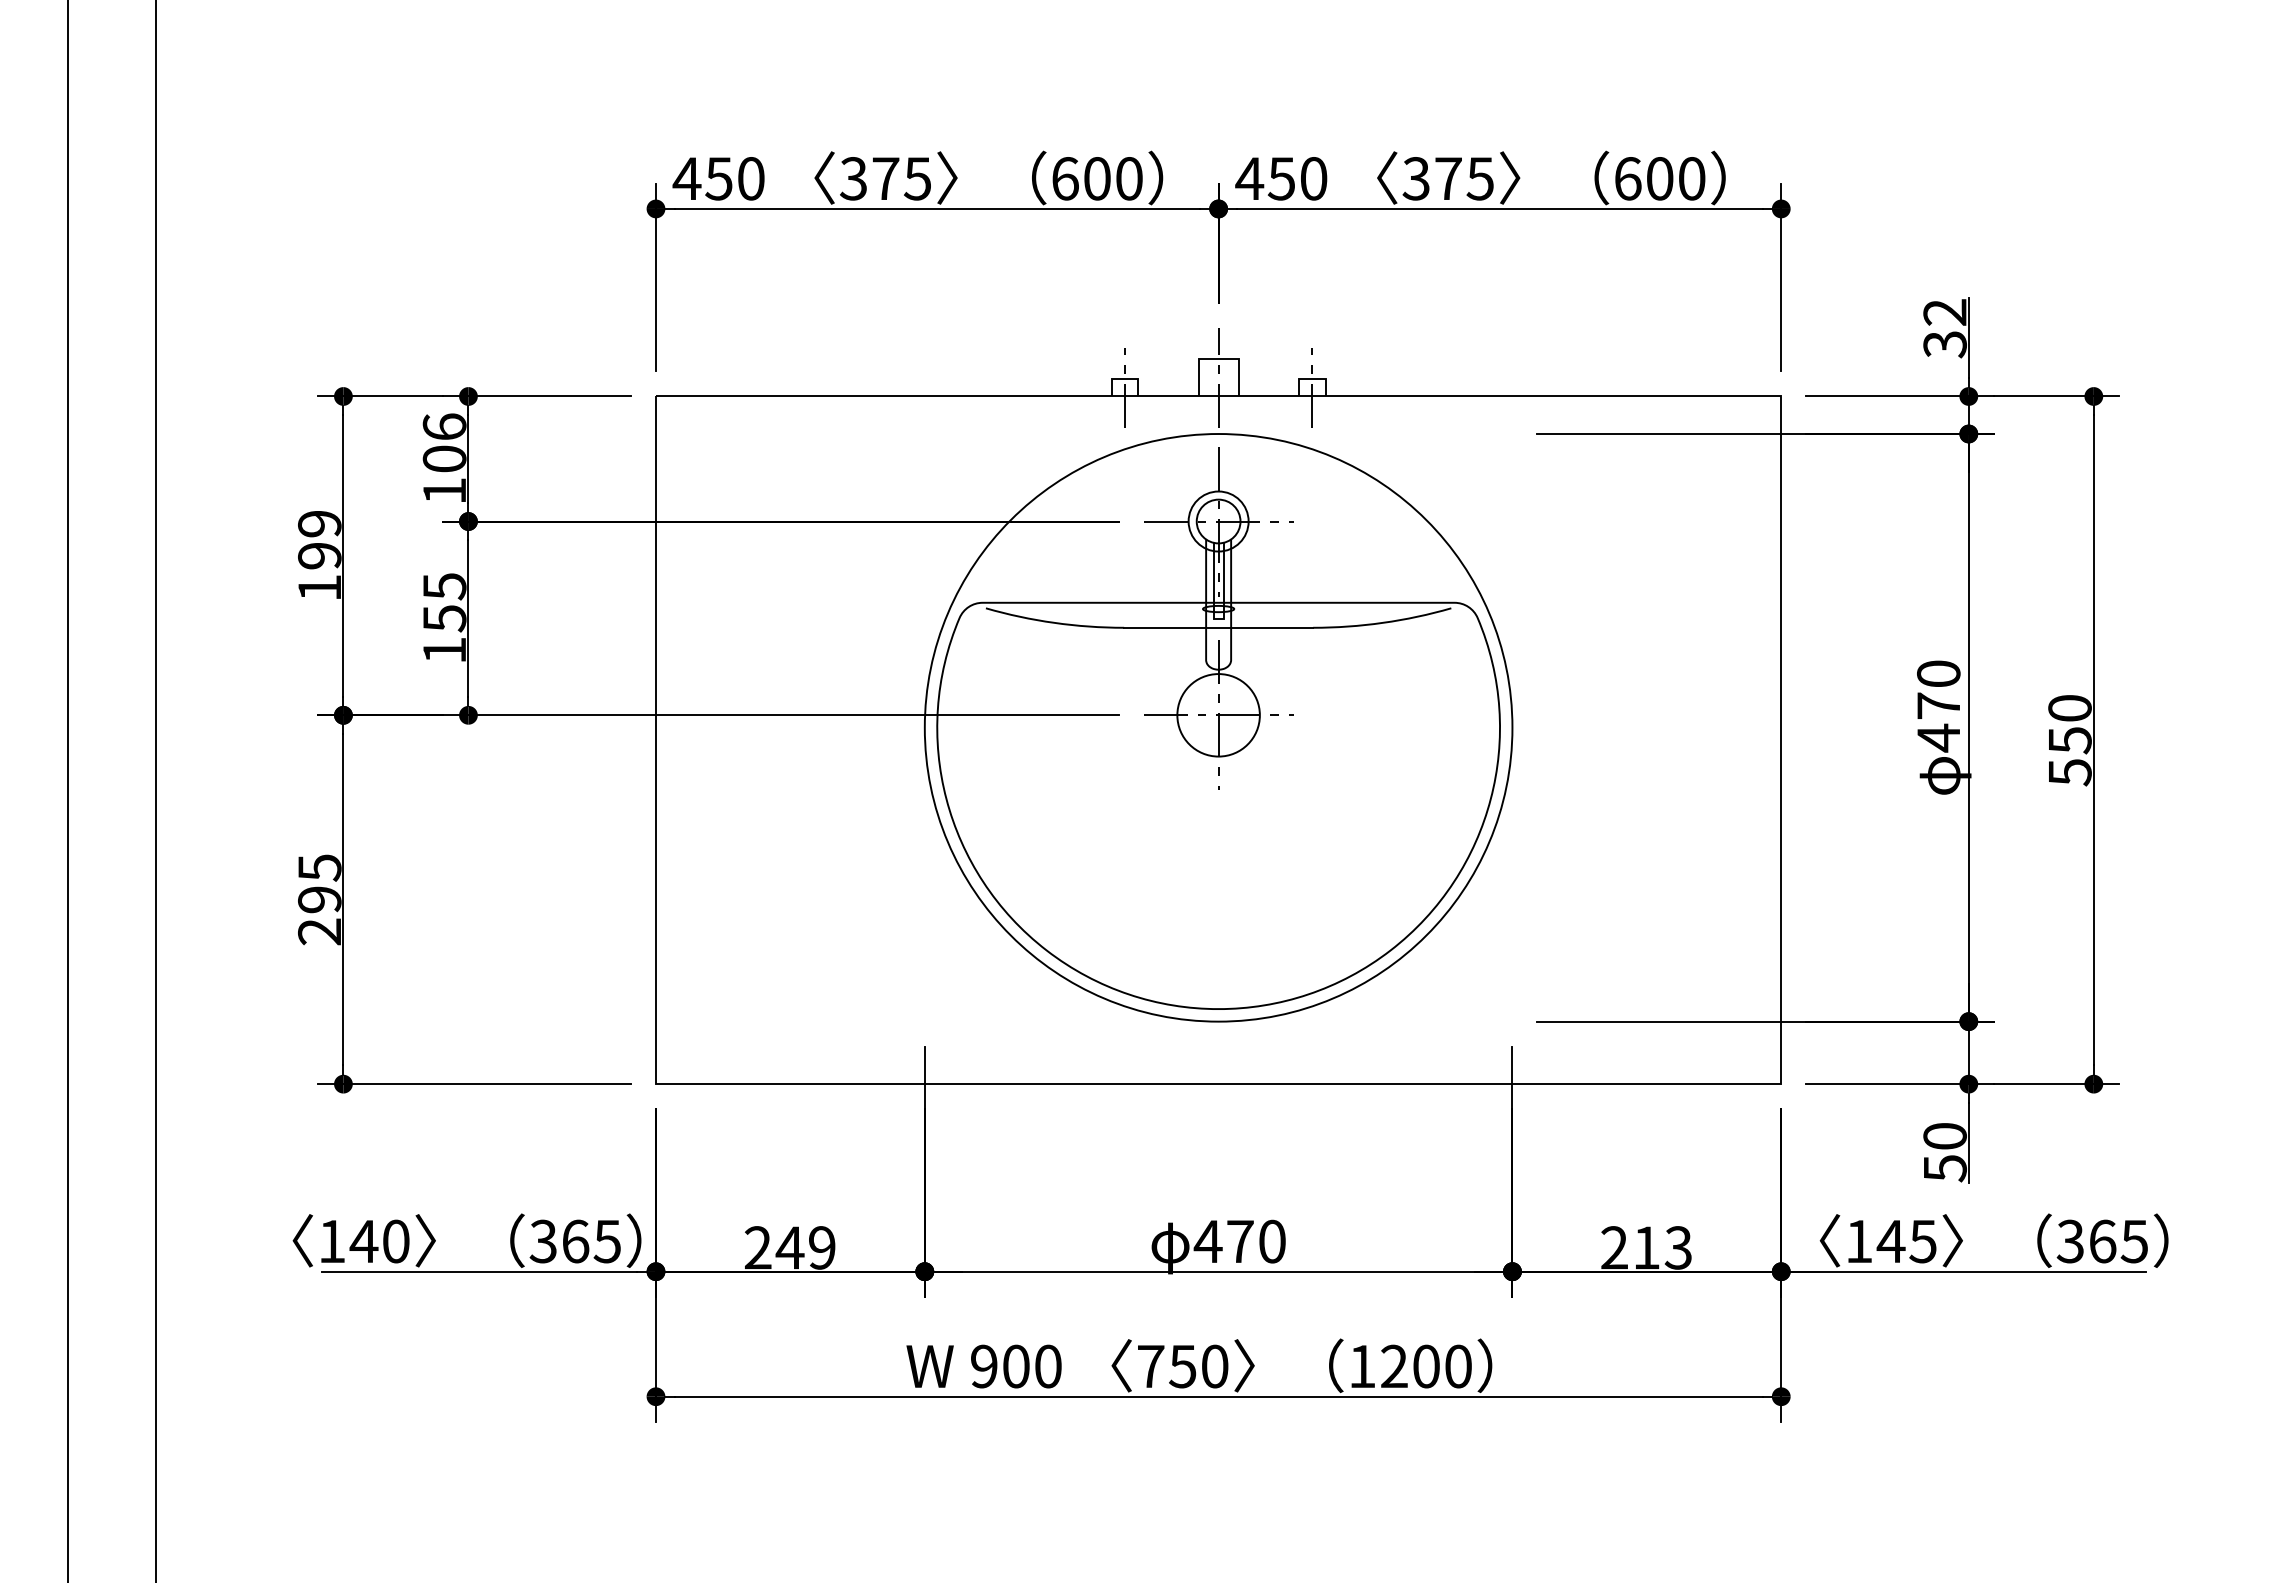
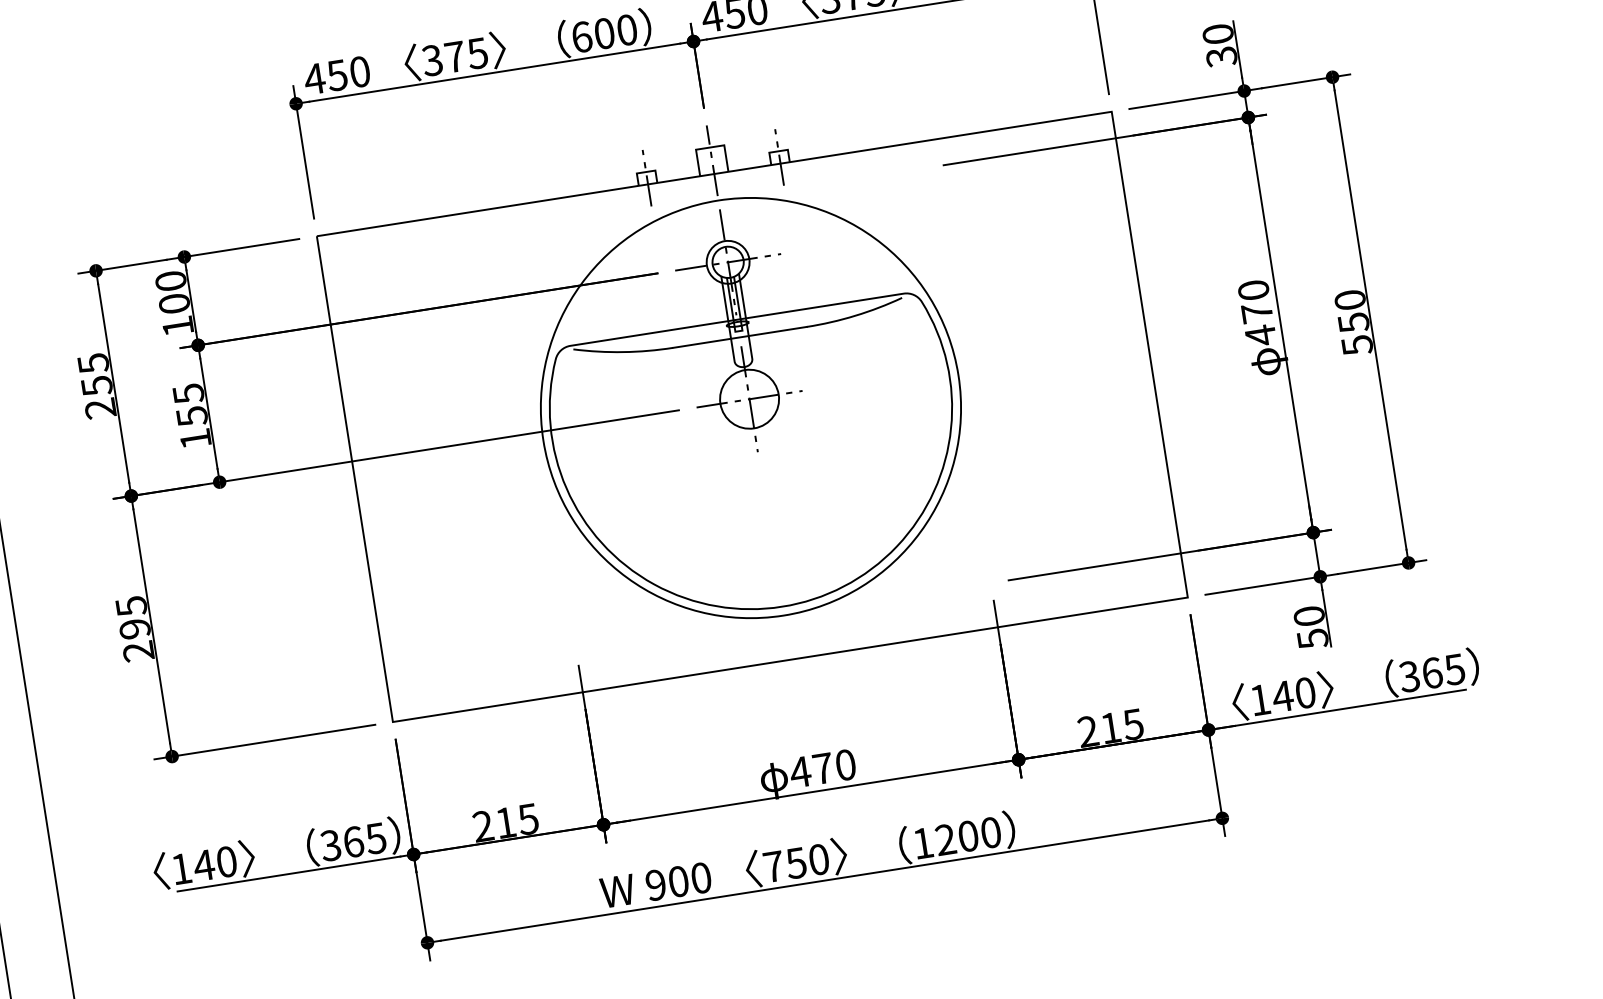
text: (1944, 312) -> (1217, 34), 32 -> 30
text: (444, 426) -> (170, 280), 106 -> 100
text: (319, 556) -> (96, 386), 199 -> 255
text: (1922, 1241) -> (1304, 693), 145 -> 140
text: (805, 1247) -> (516, 820), 249 -> 215
text: (1677, 1247) -> (1132, 724), 213 -> 215

